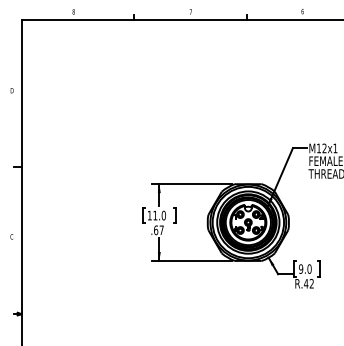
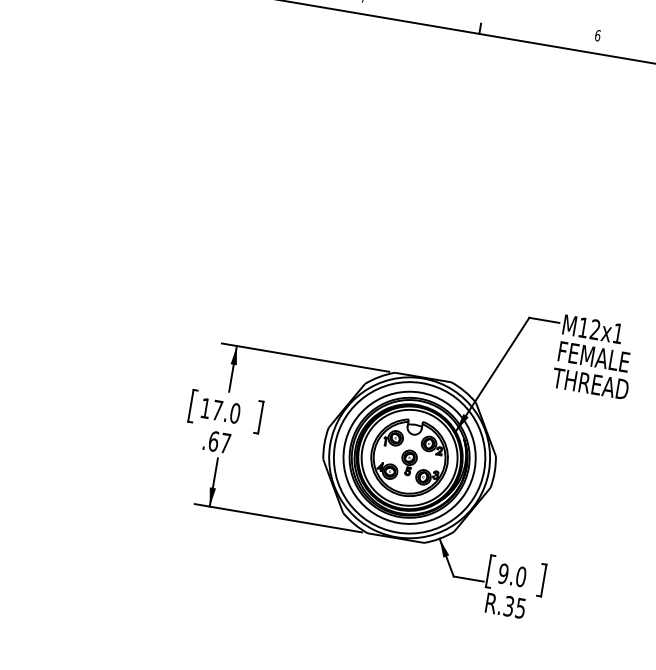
text: (155, 215) -> (217, 410), 11.0 -> 17.0
text: (308, 283) -> (513, 606), R.42 -> R.35

